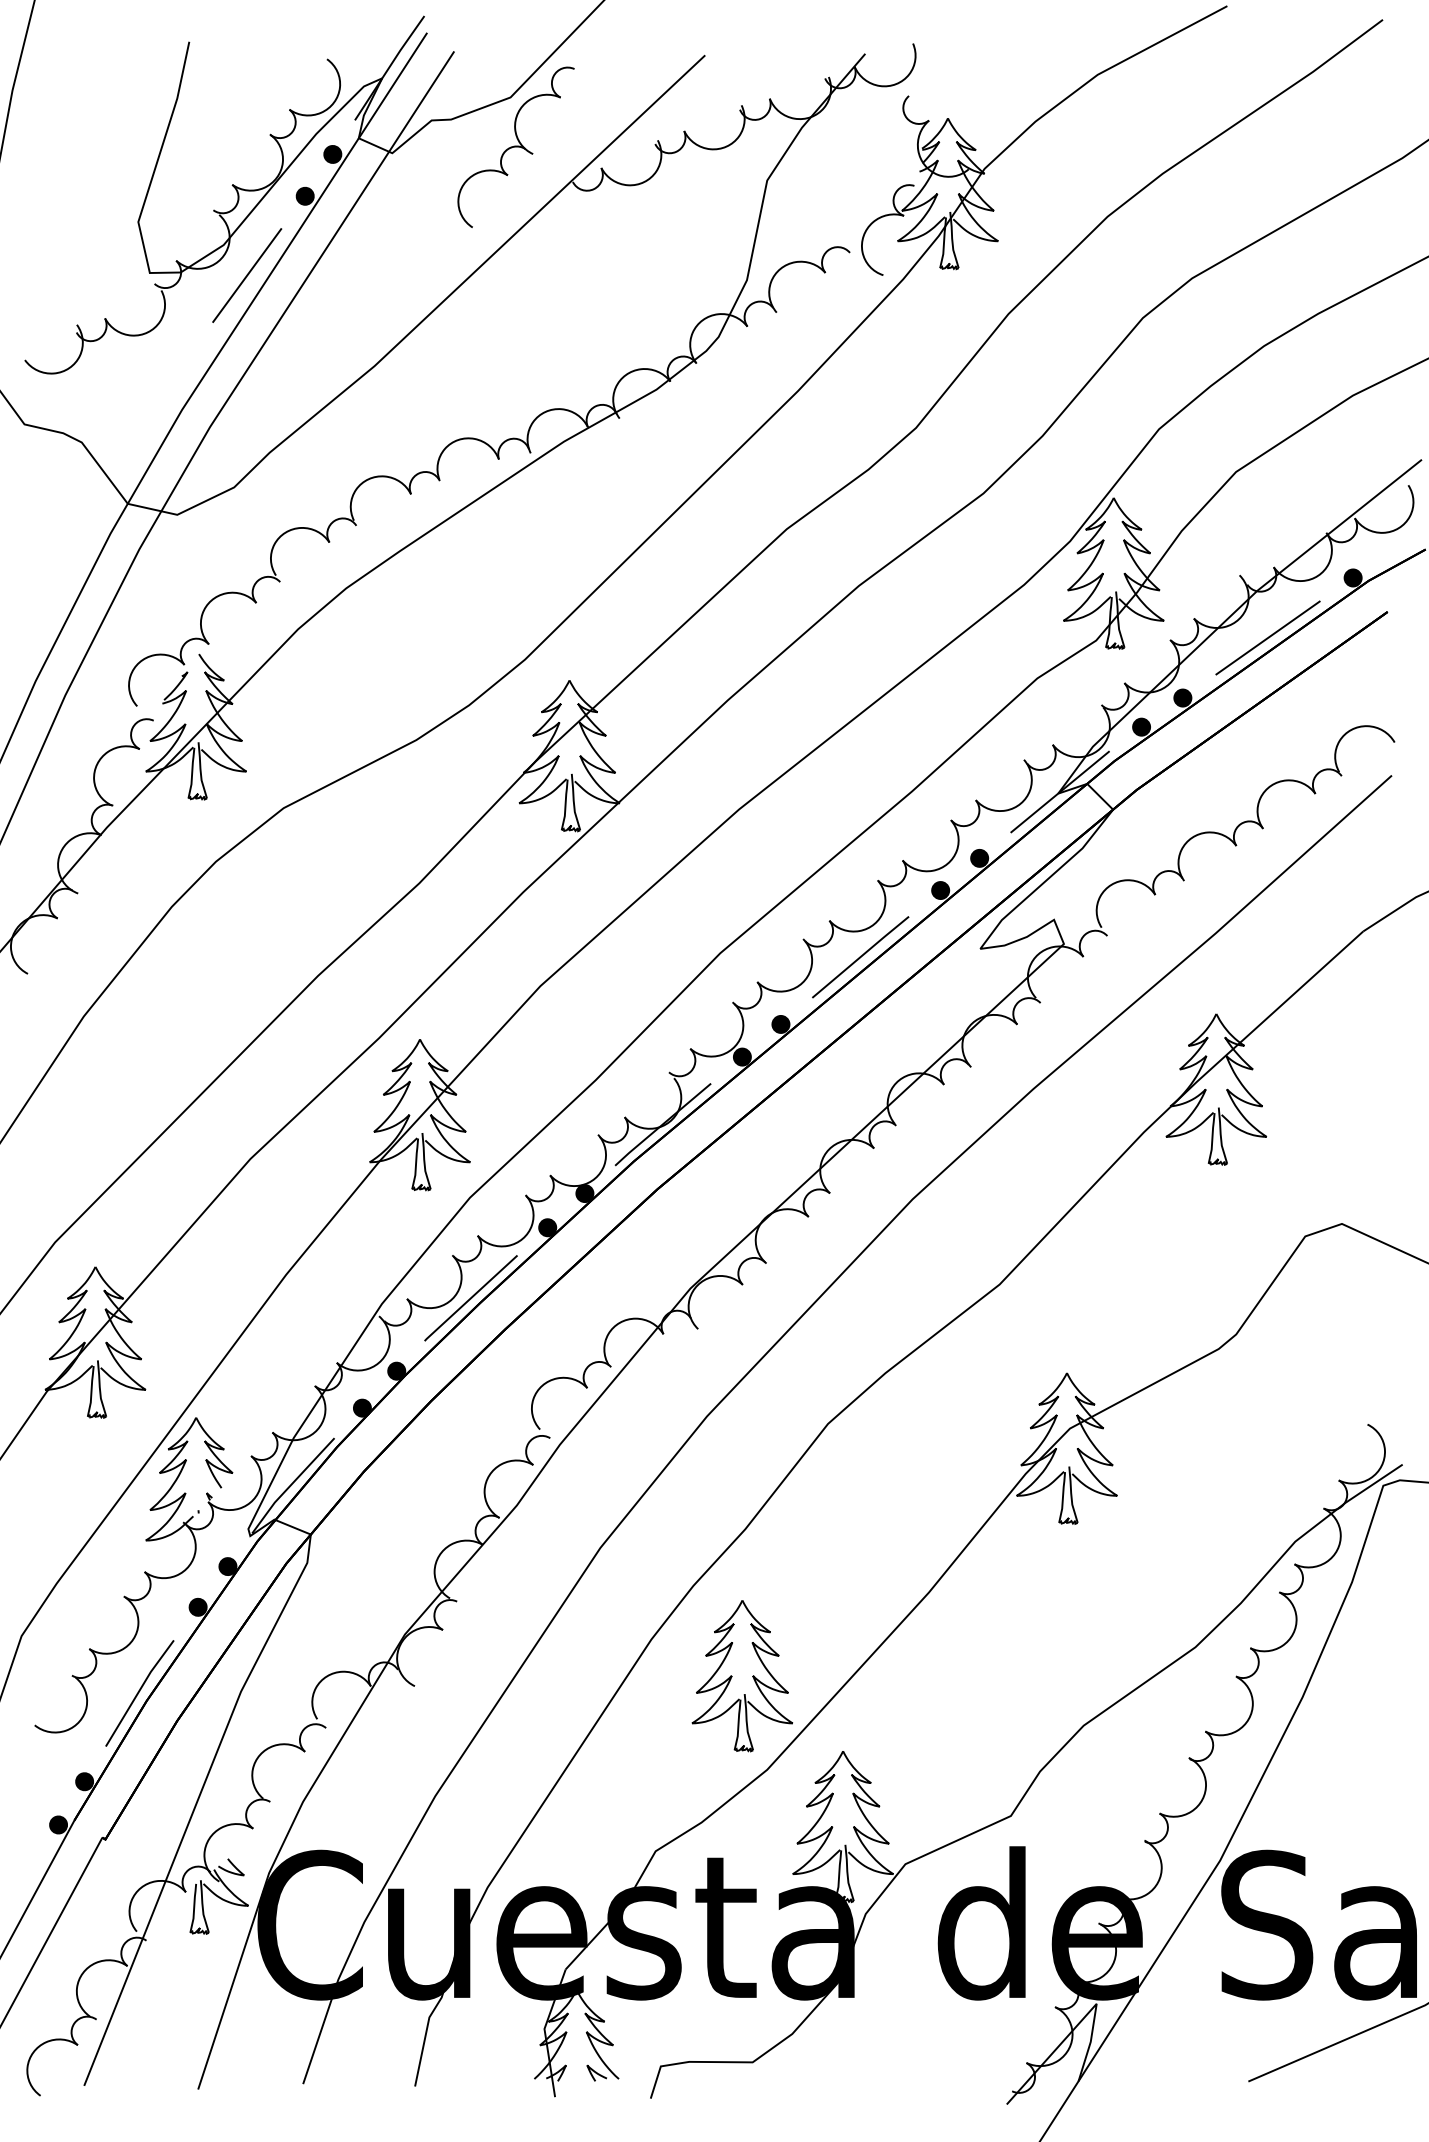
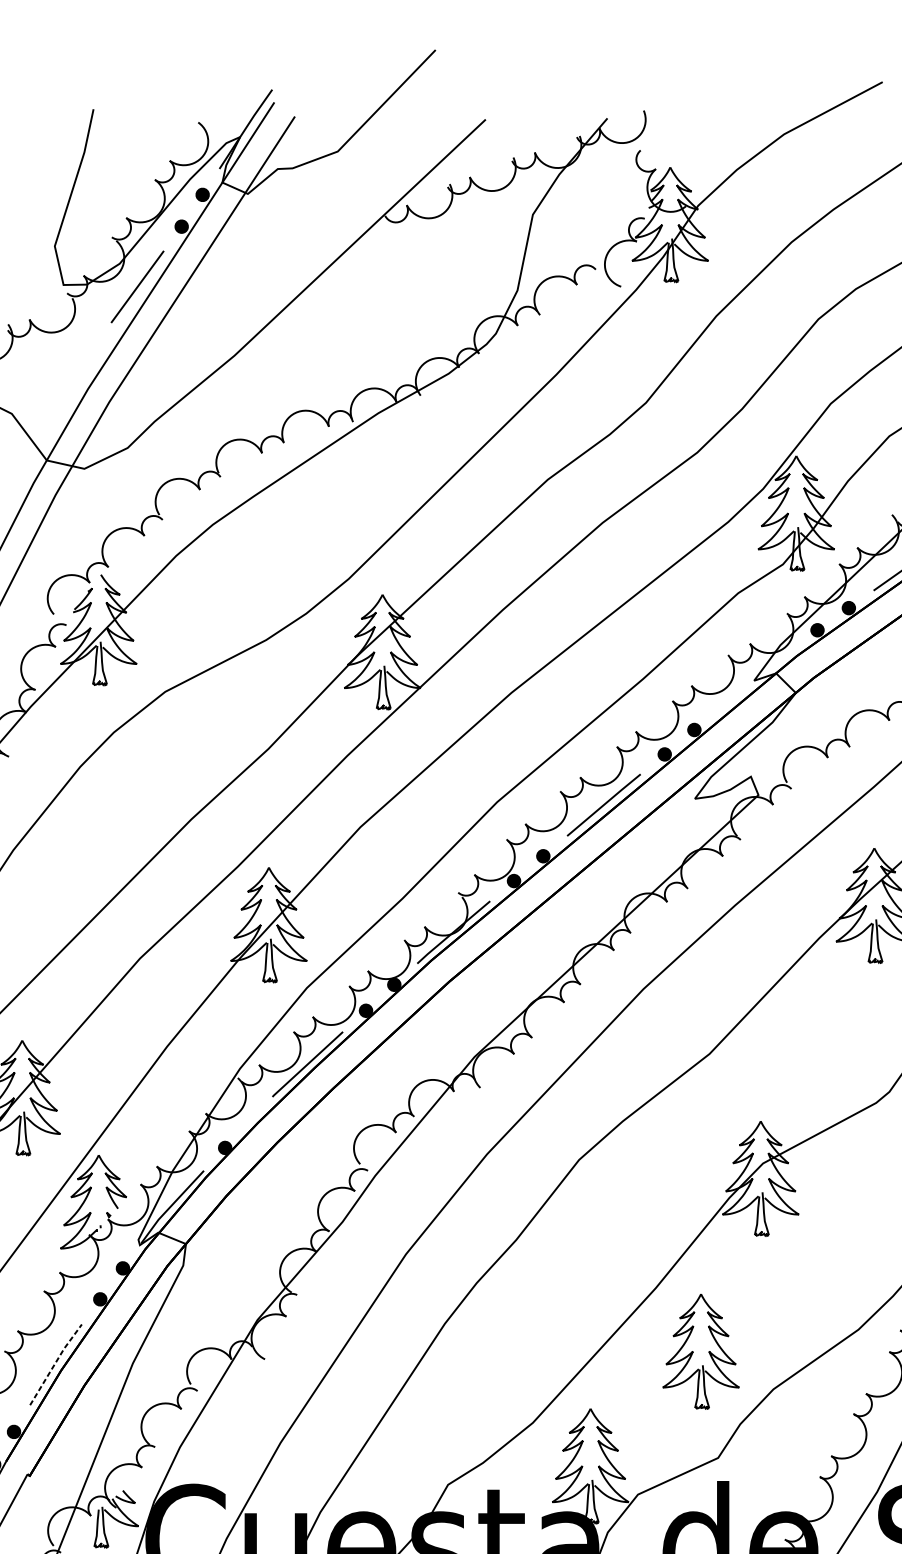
part: (515, 146) -> (341, 188), removed
line: (1059, 791) -> (755, 679), removed
fill: (396, 1370) -> (251, 1119), removed
part: (742, 1676) -> (701, 1351), moved
line: (139, 1691) -> (55, 1363), solid -> dashed

